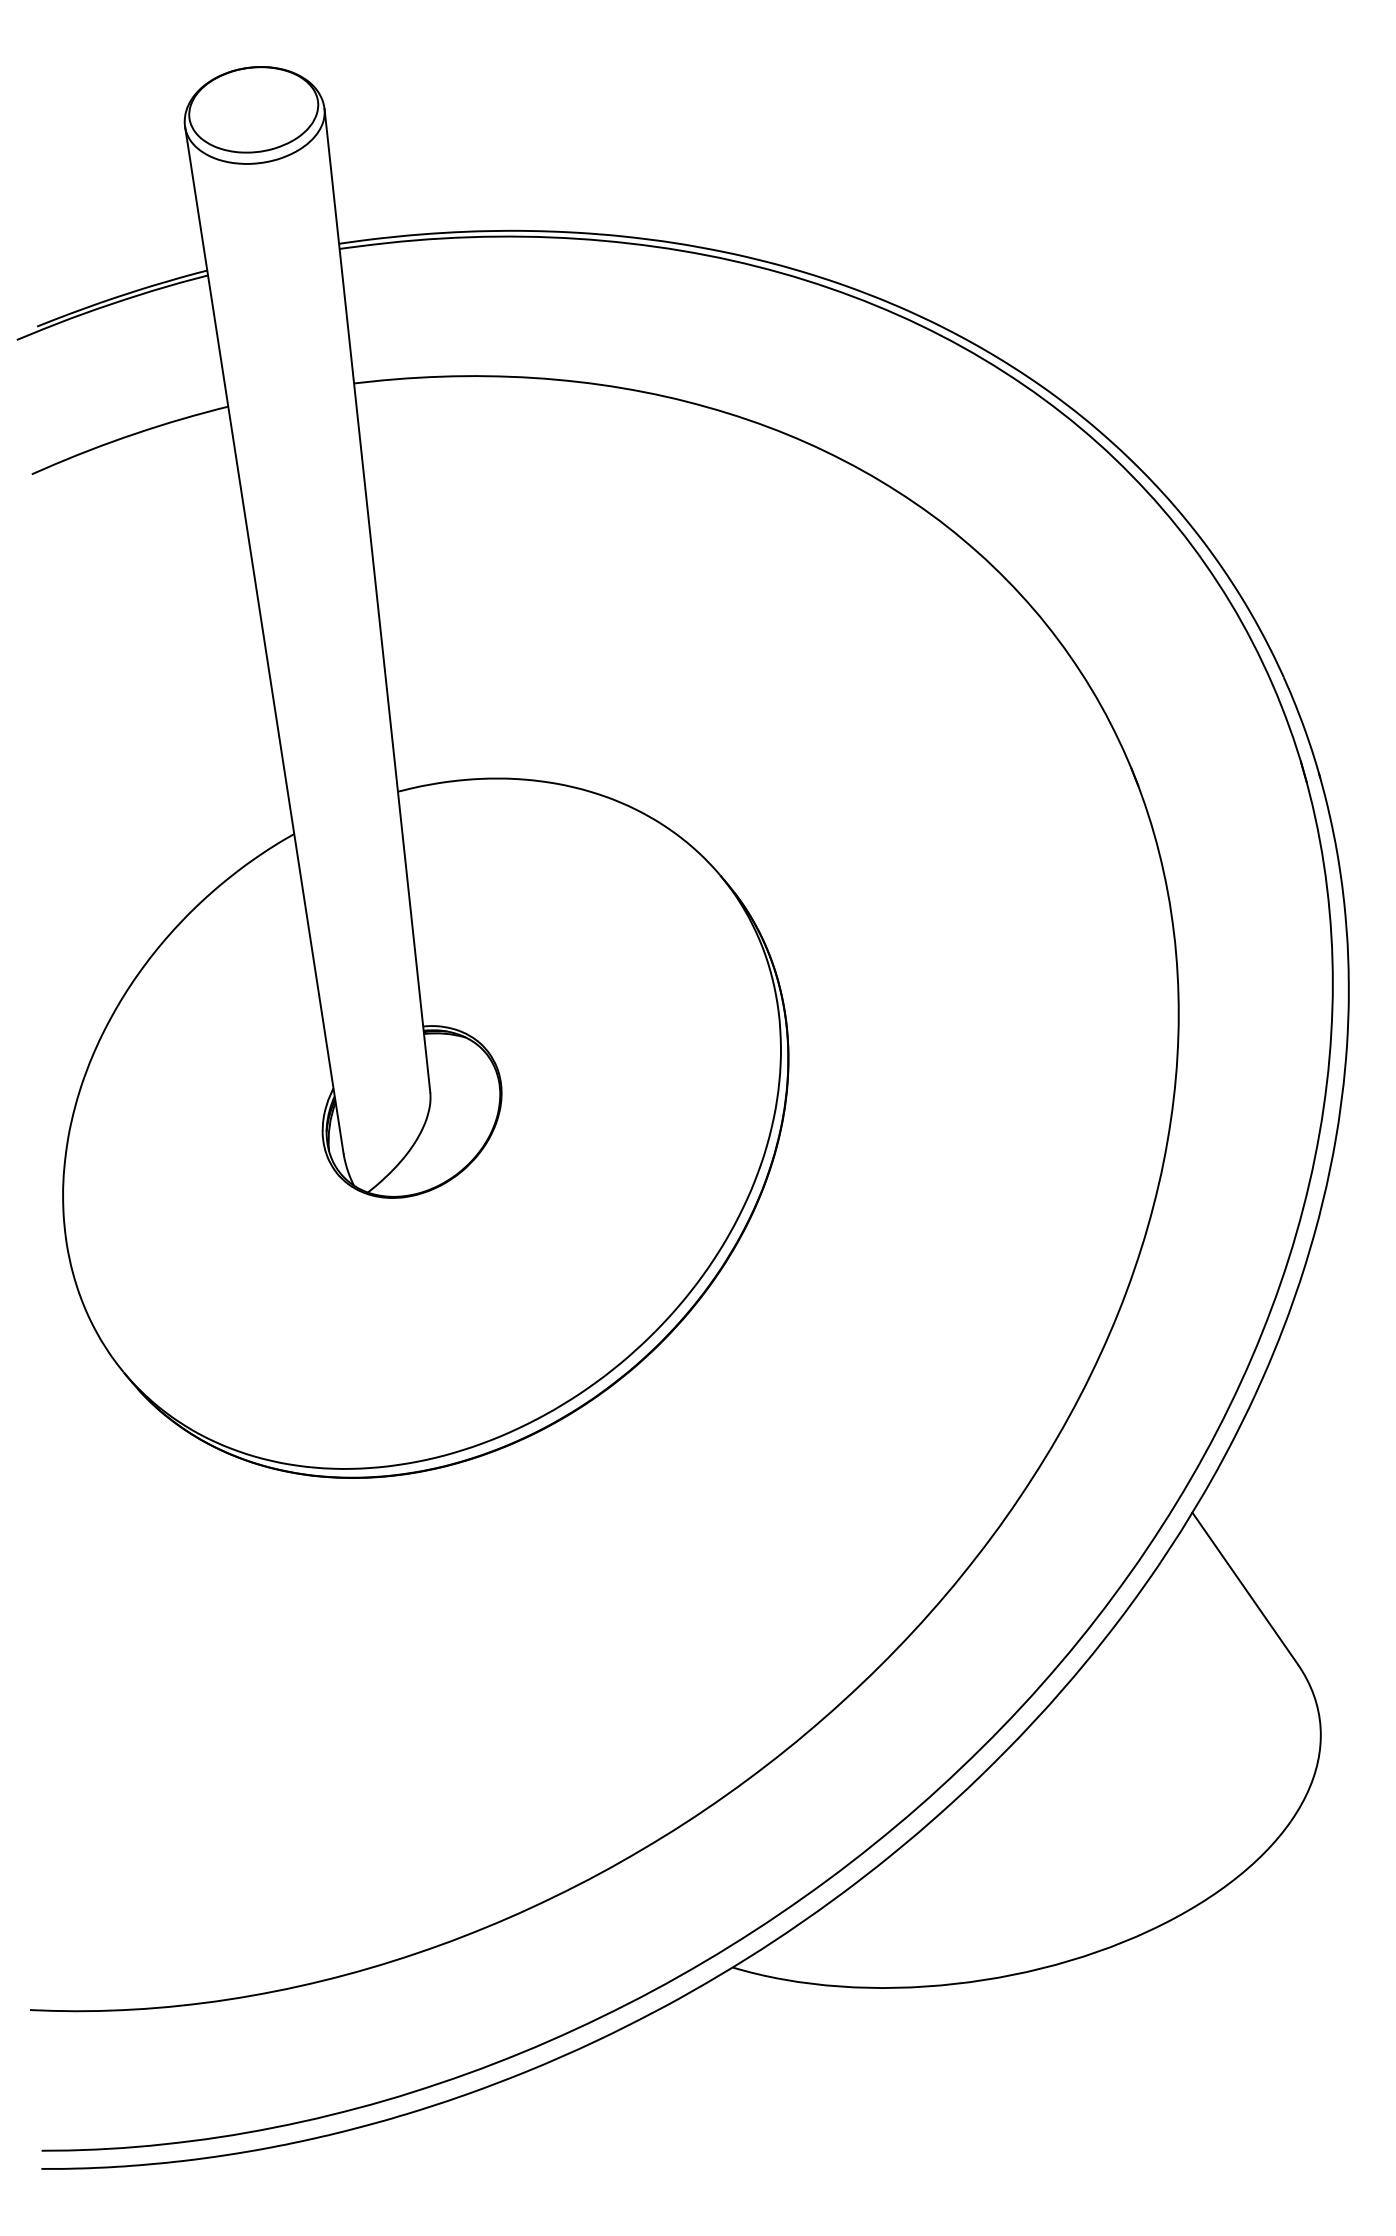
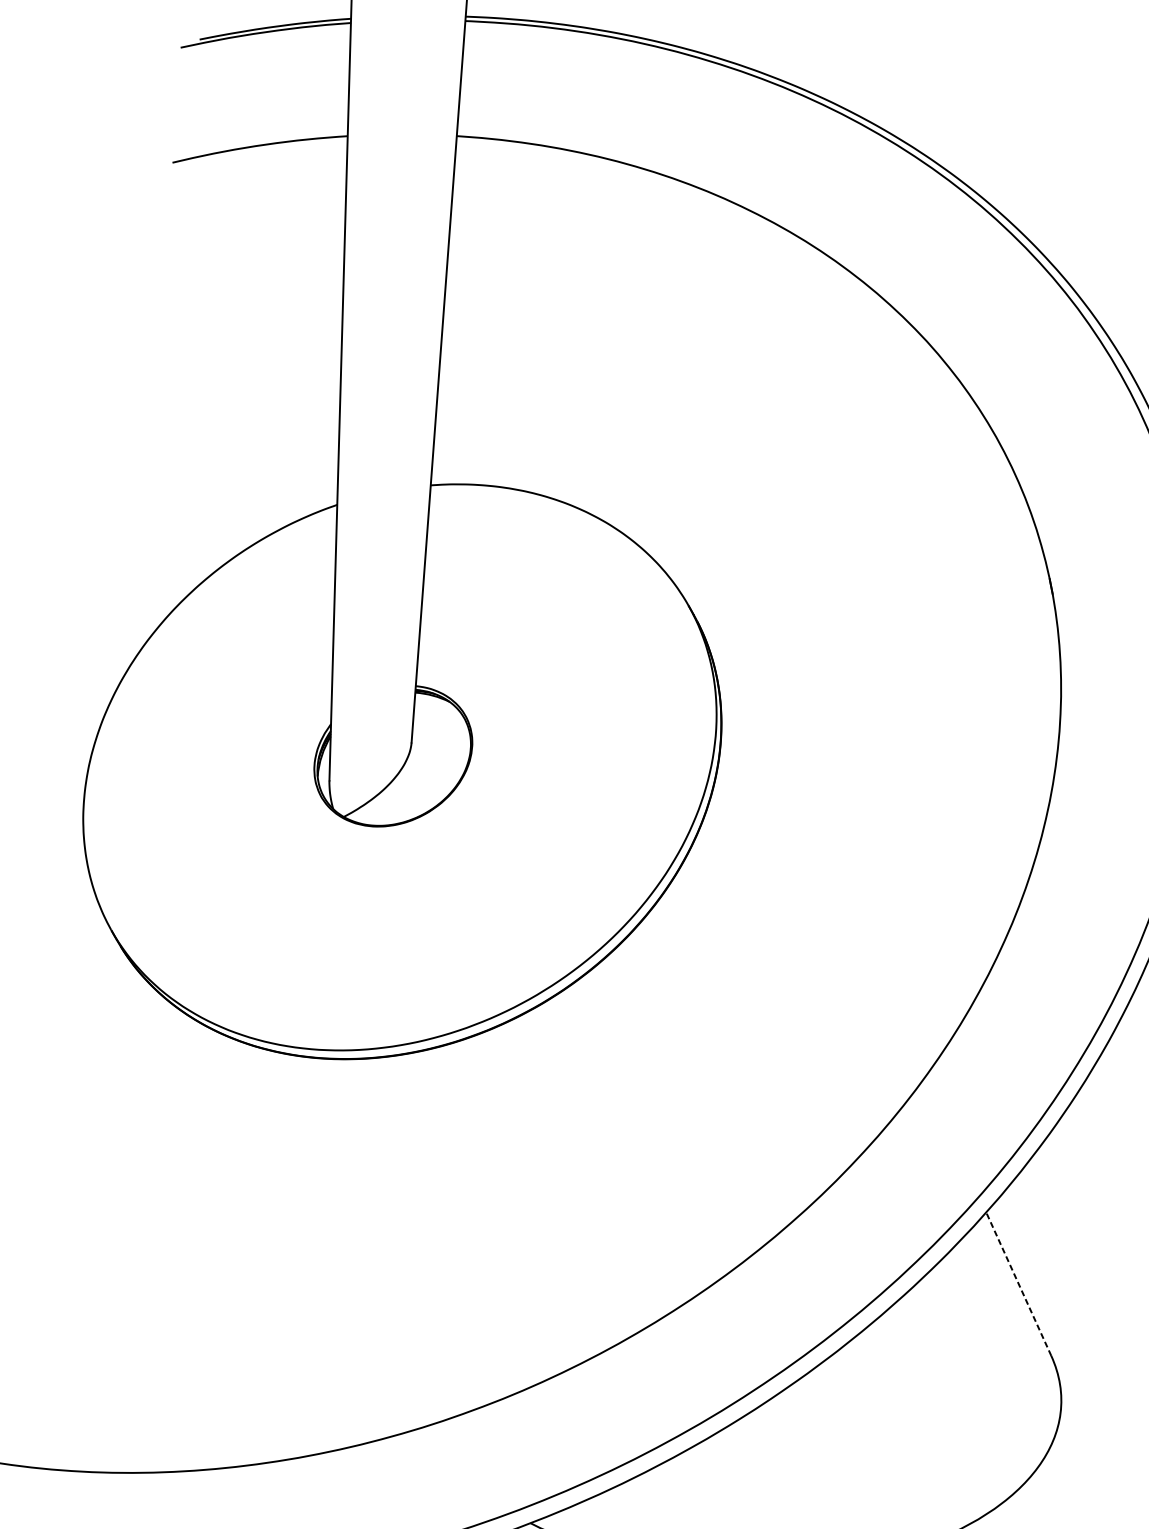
line: (1244, 1588) -> (1018, 1284), solid -> dashed

